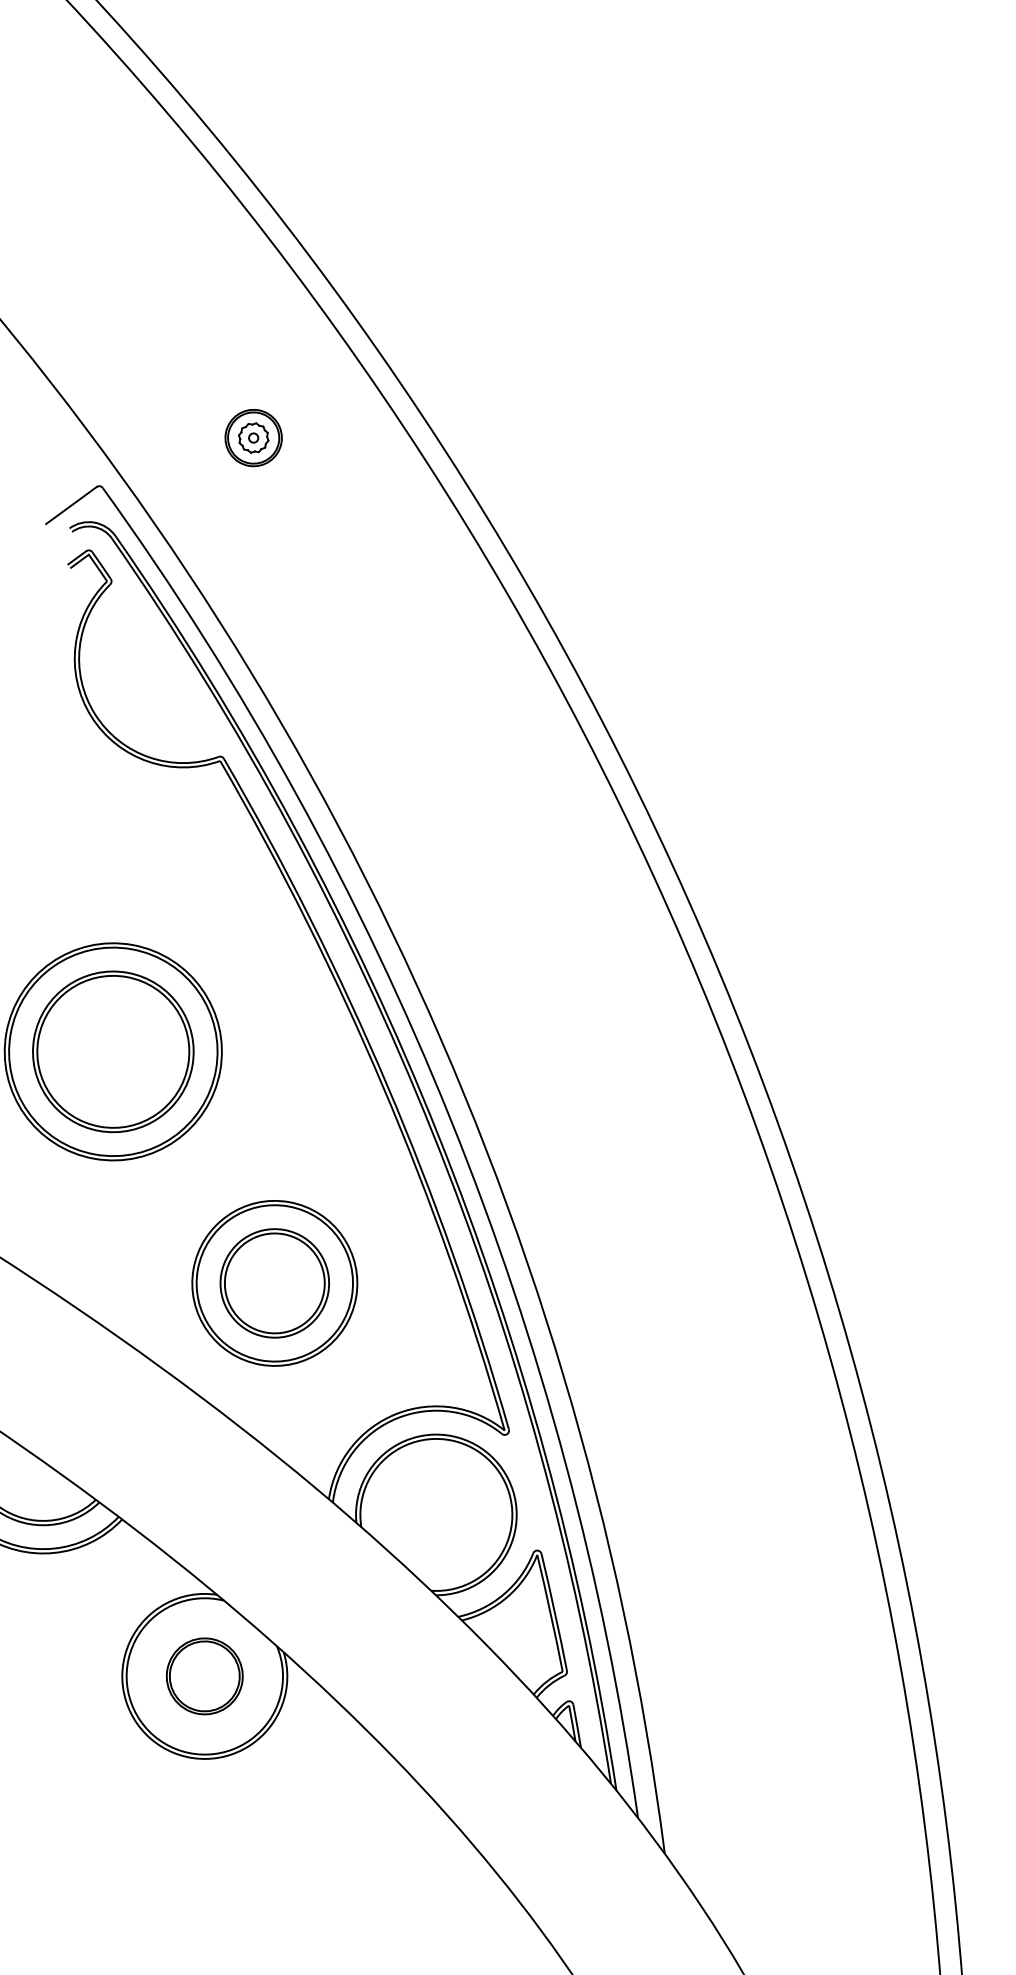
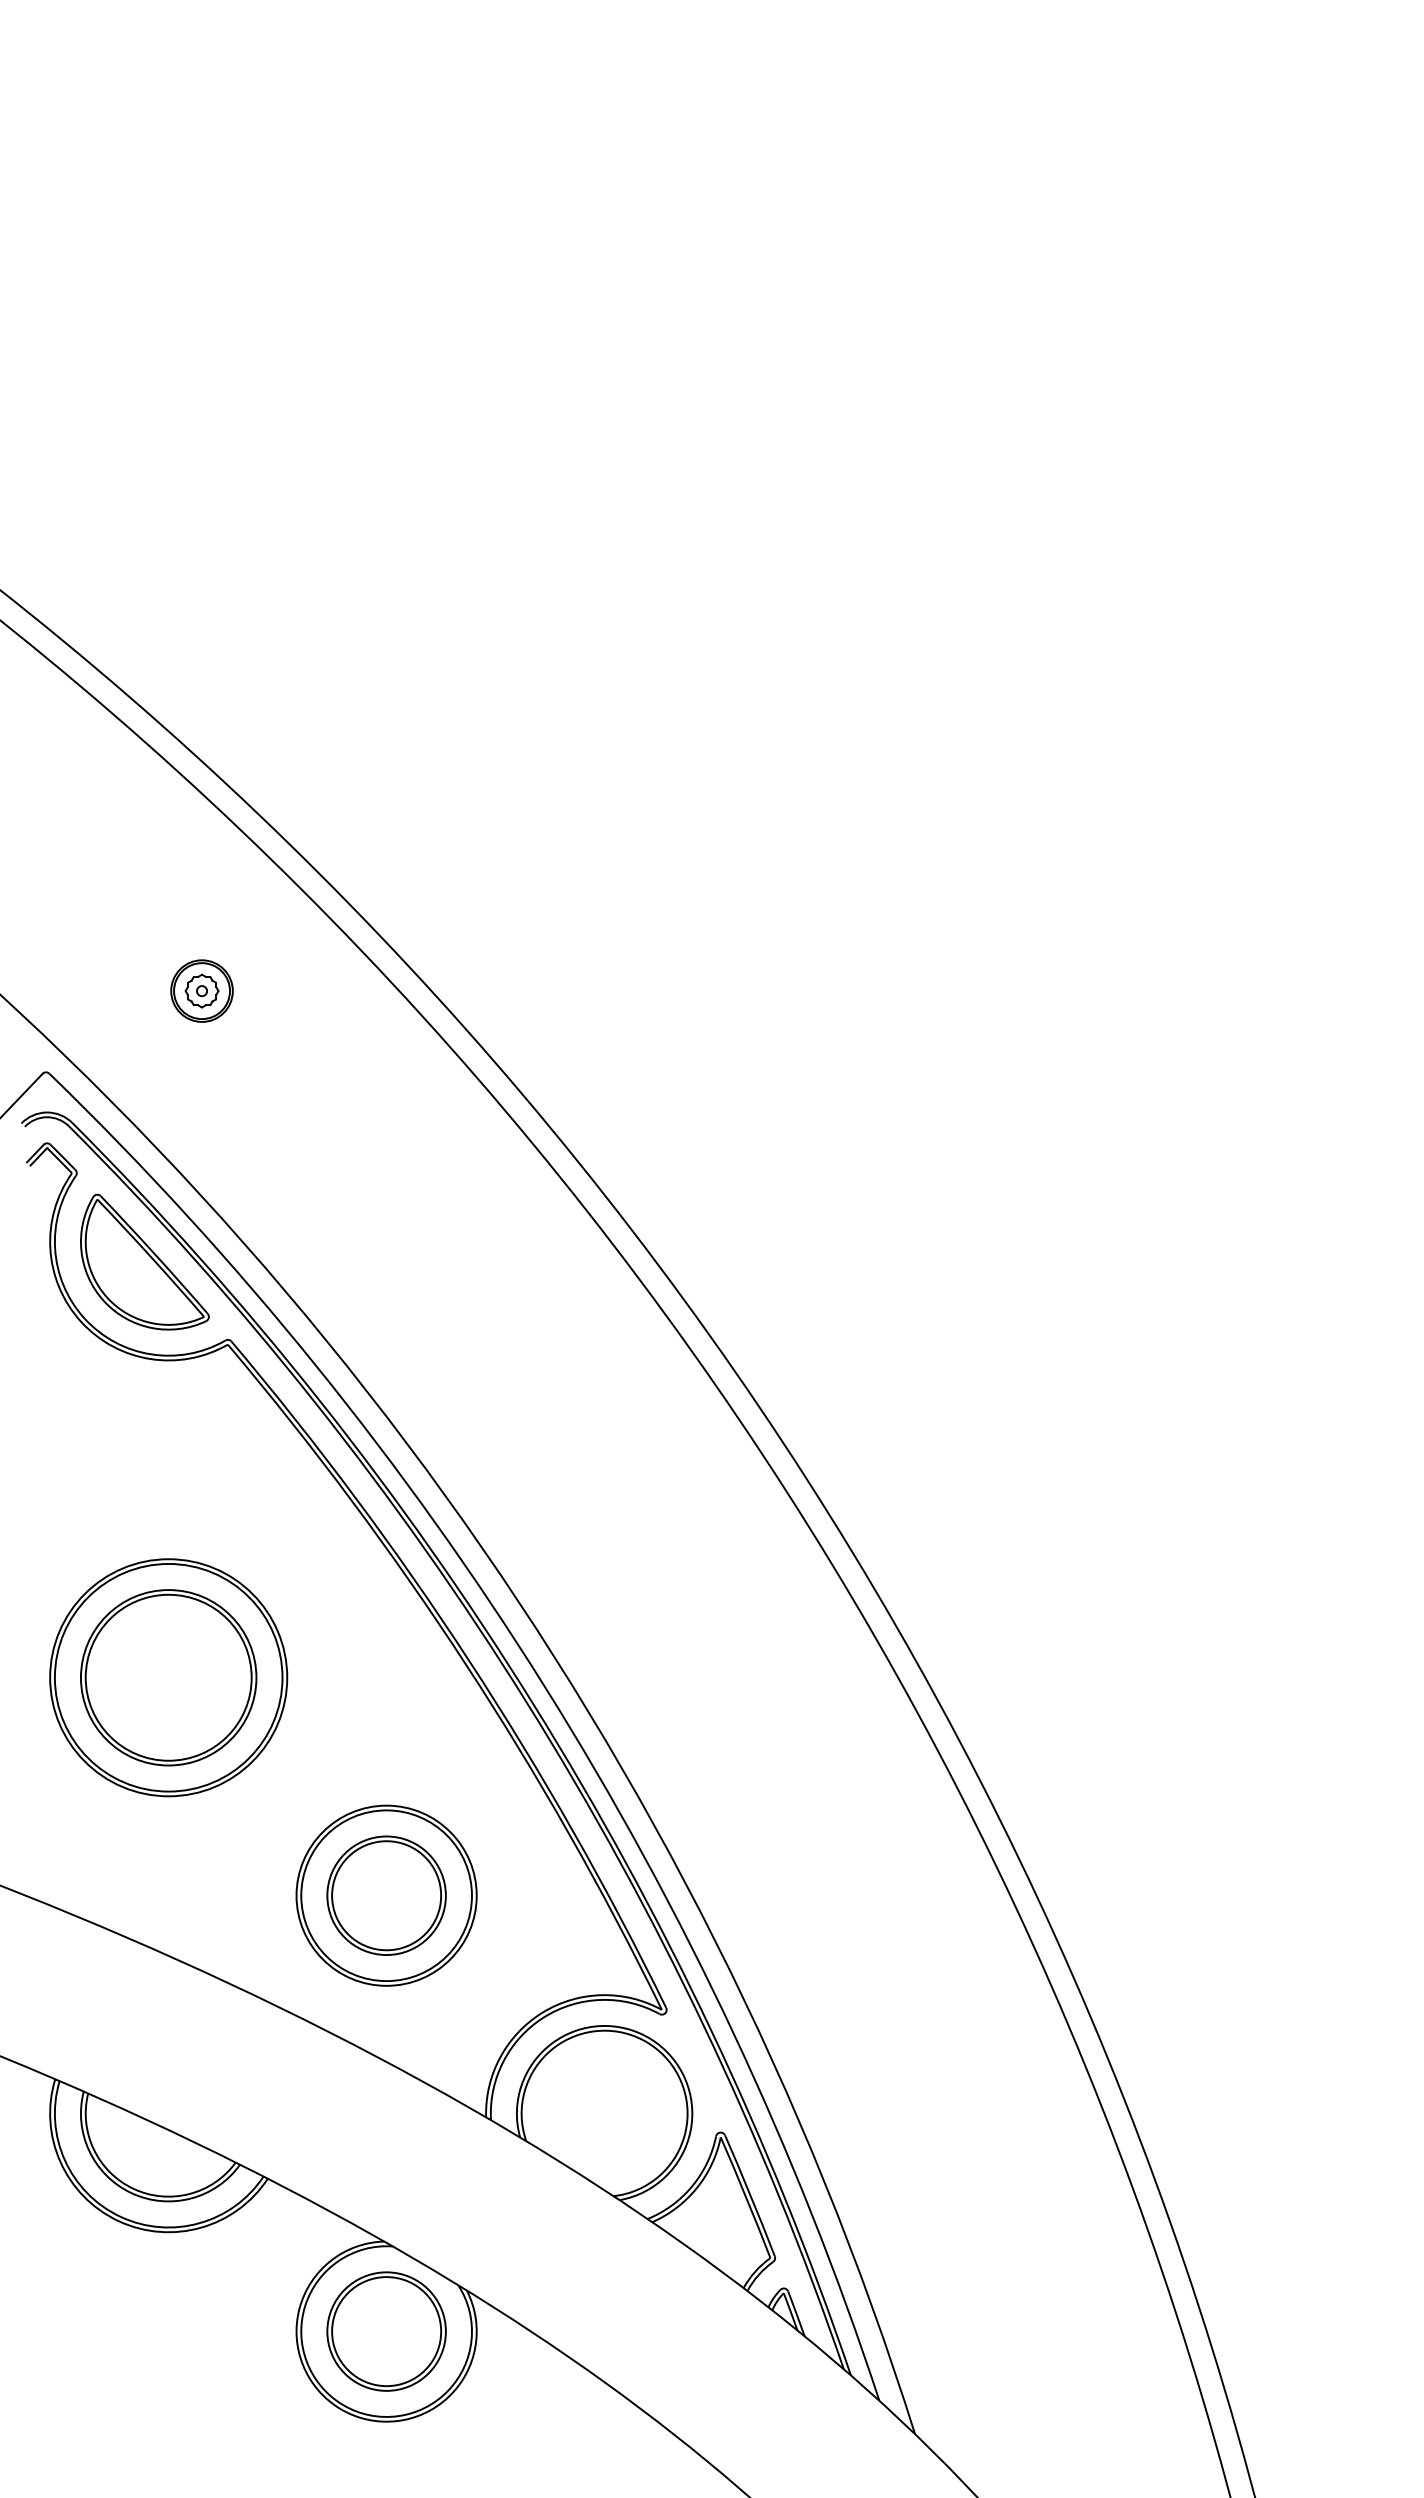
part: (158, 672) -> (144, 1261), added
part: (204, 1676) -> (386, 2331), size x1.43

